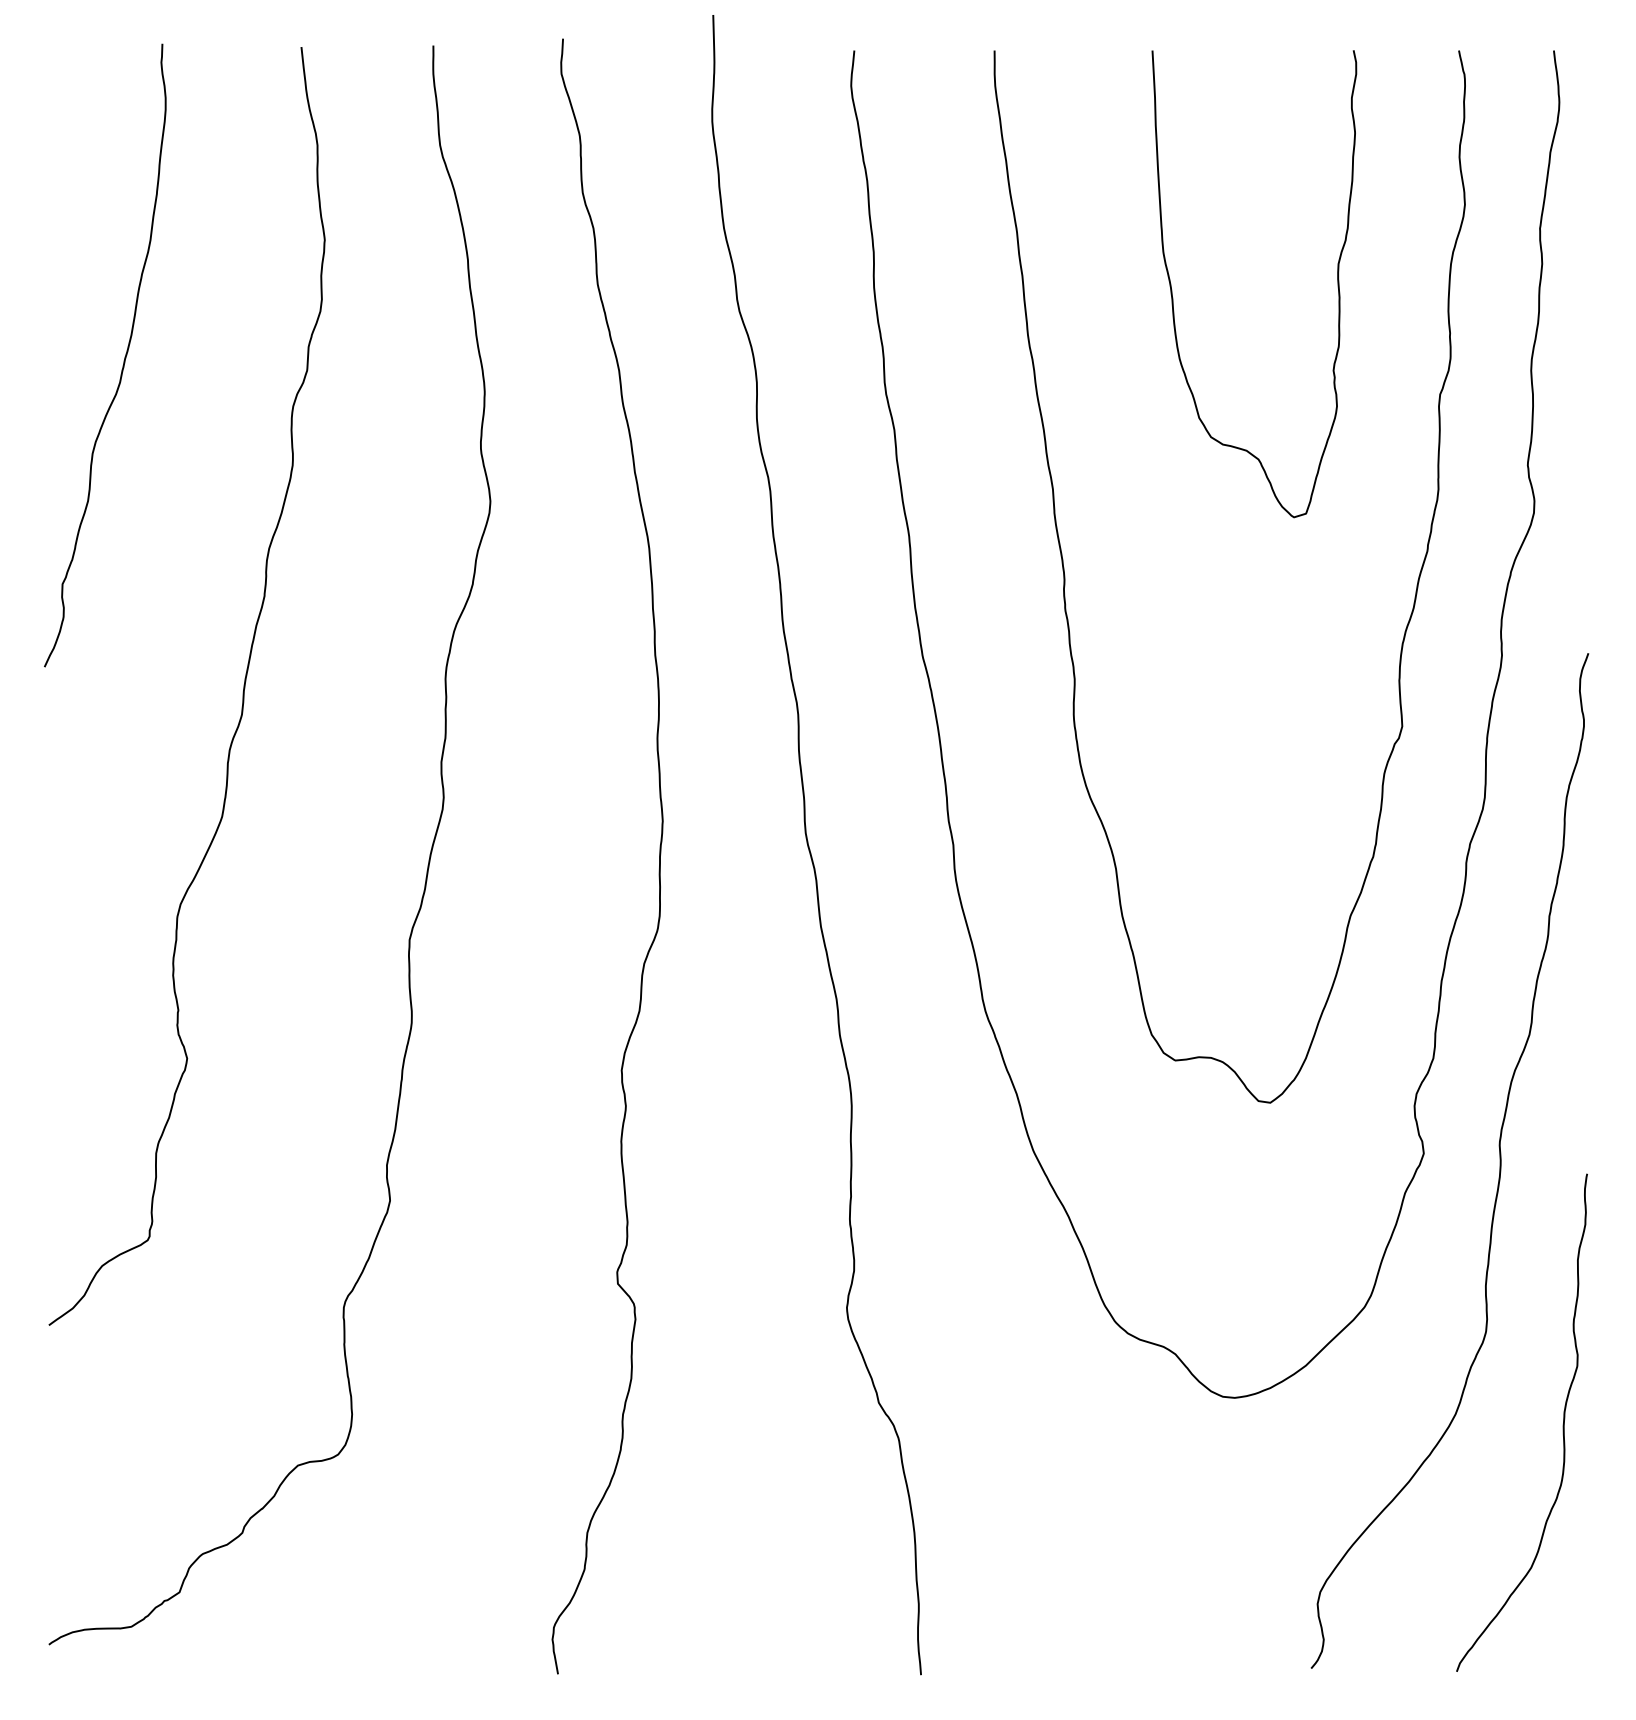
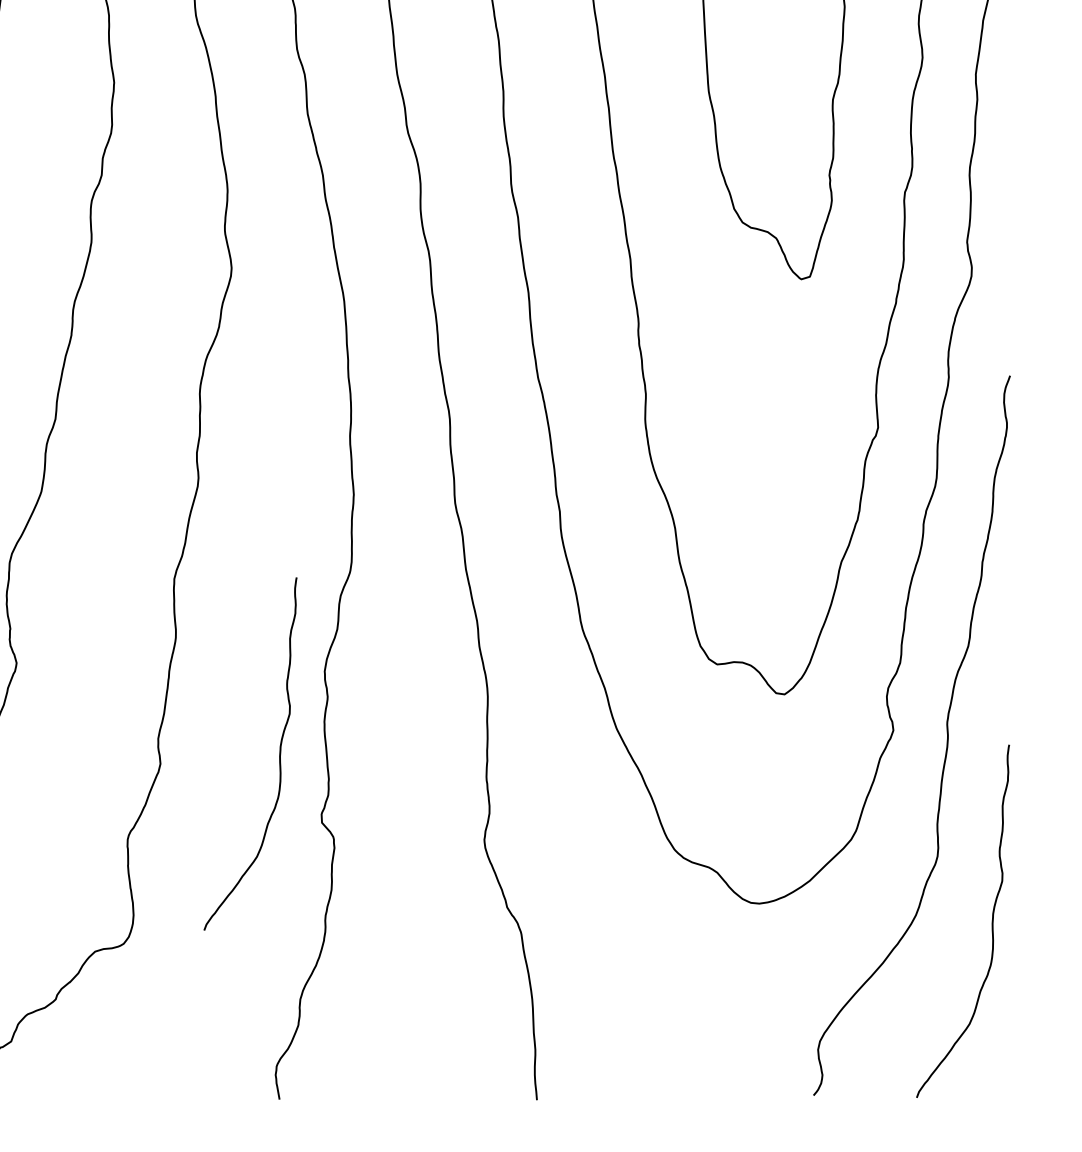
curve: (557, 1188) -> (279, 755), added

